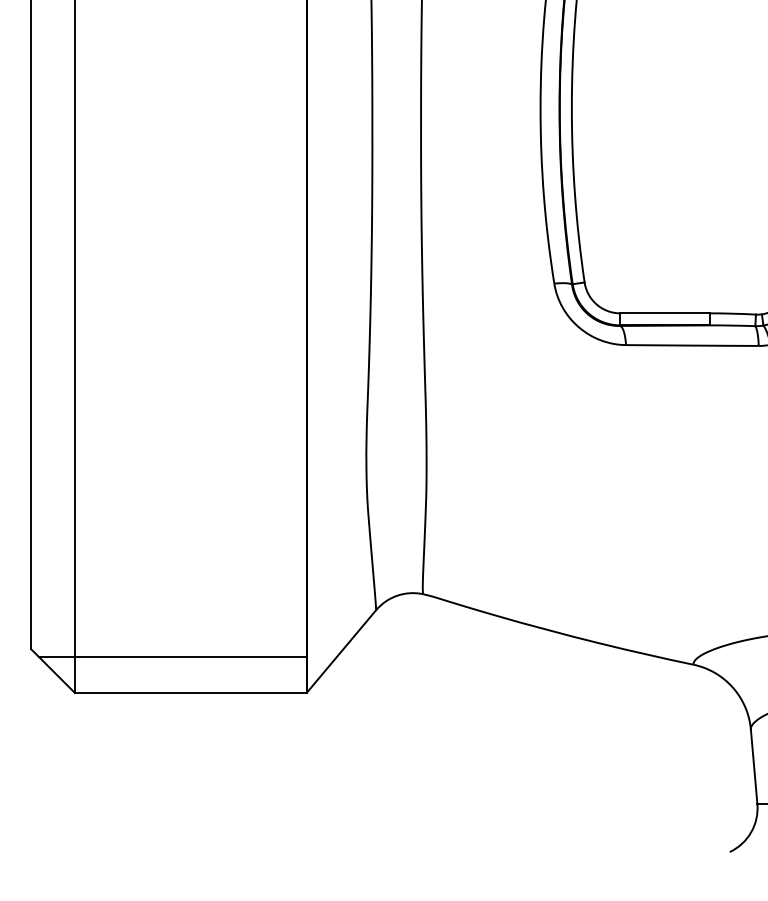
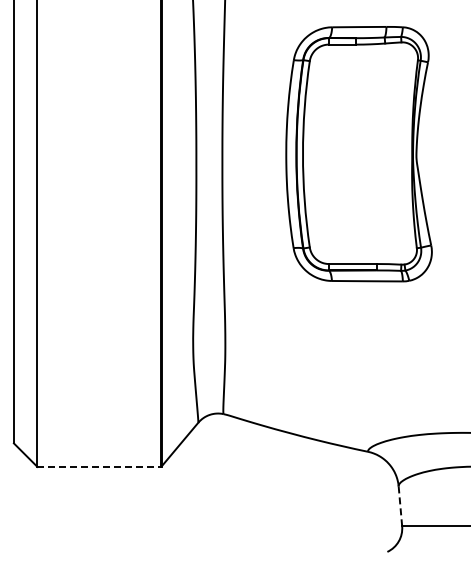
line: (172, 656) -> (89, 447), removed
line: (191, 692) -> (99, 466), solid -> dashed
line: (754, 767) -> (400, 506), solid -> dashed

